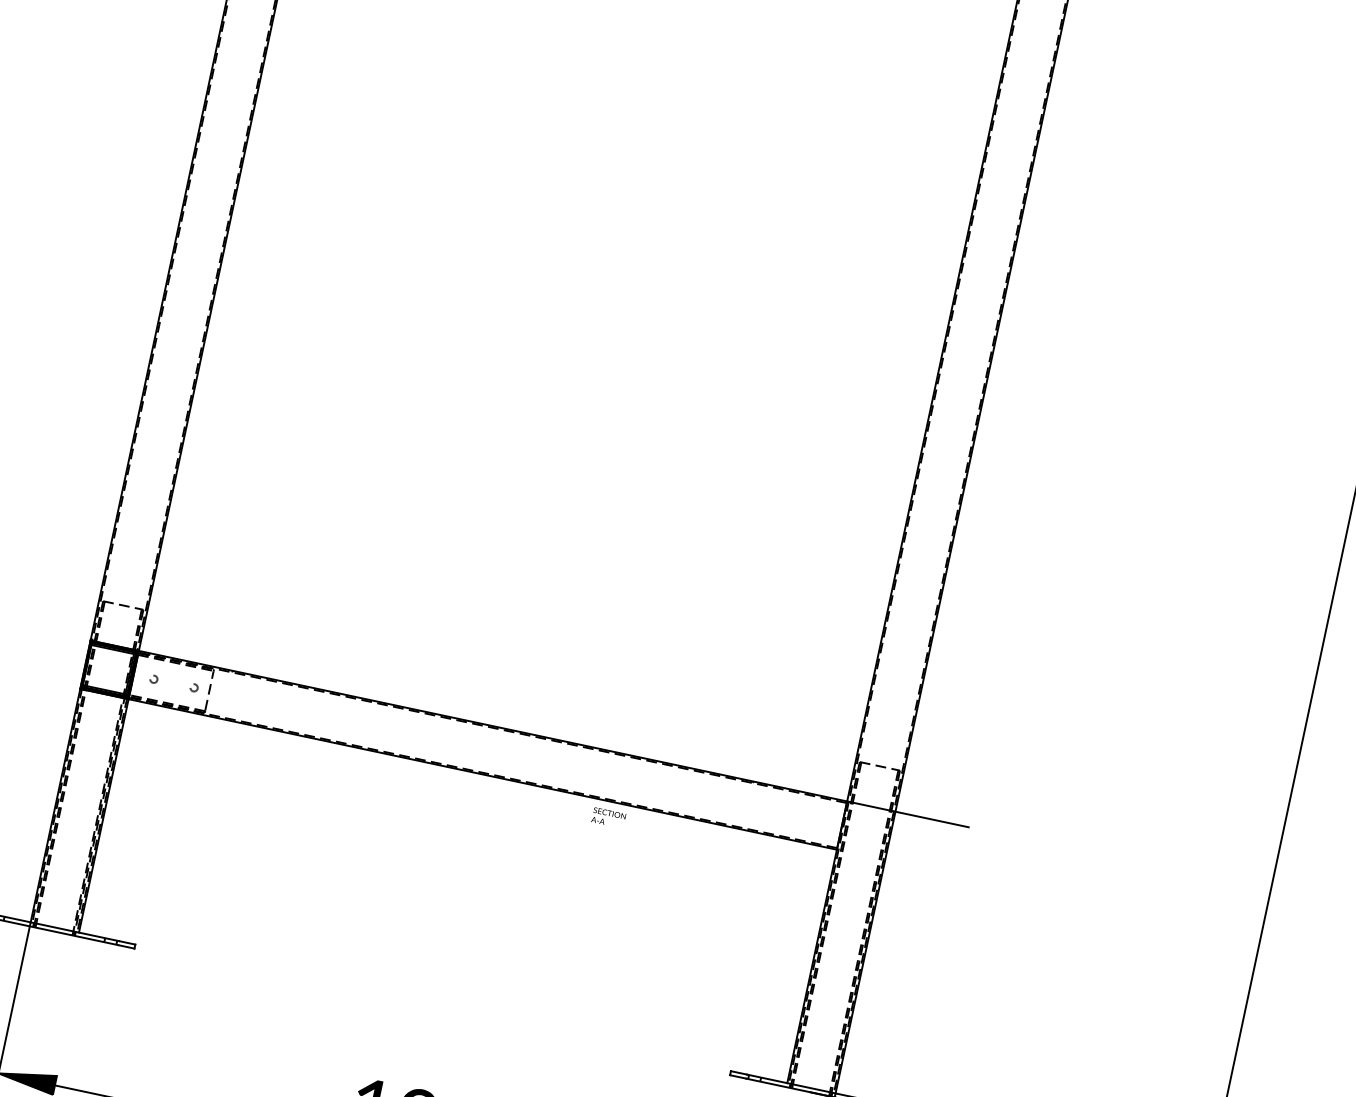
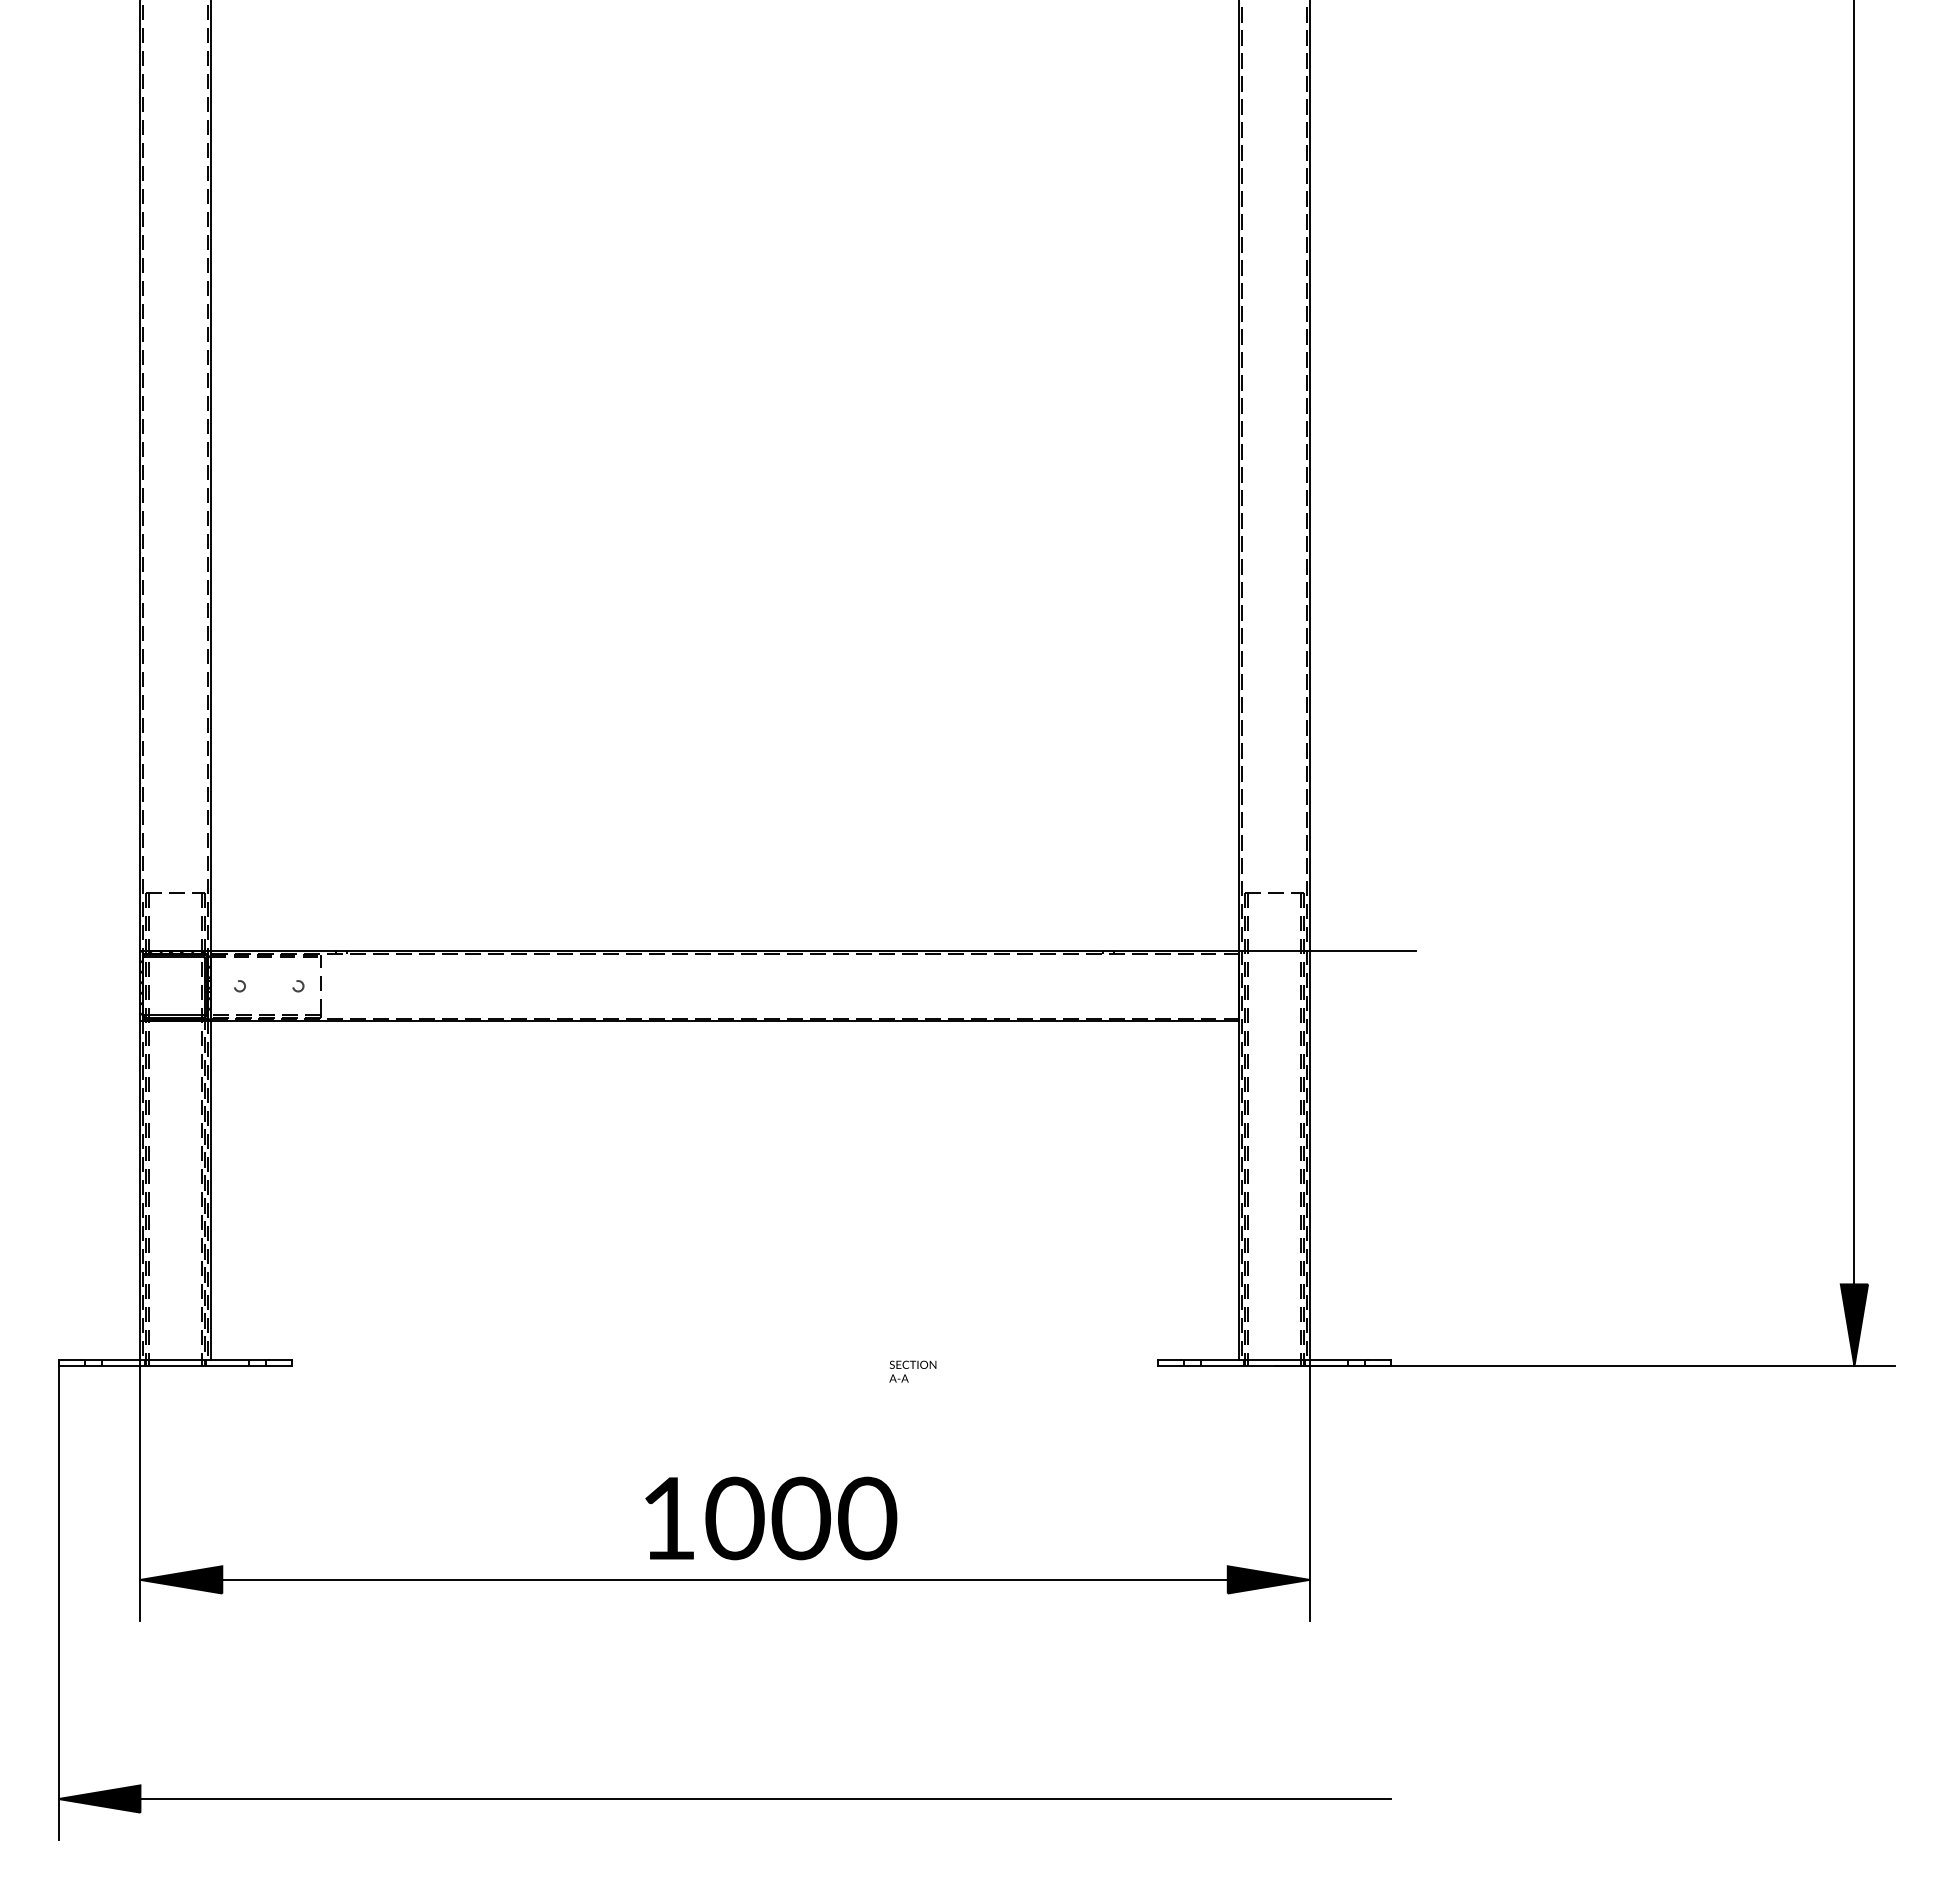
text: (608, 817) -> (912, 1371), moved

